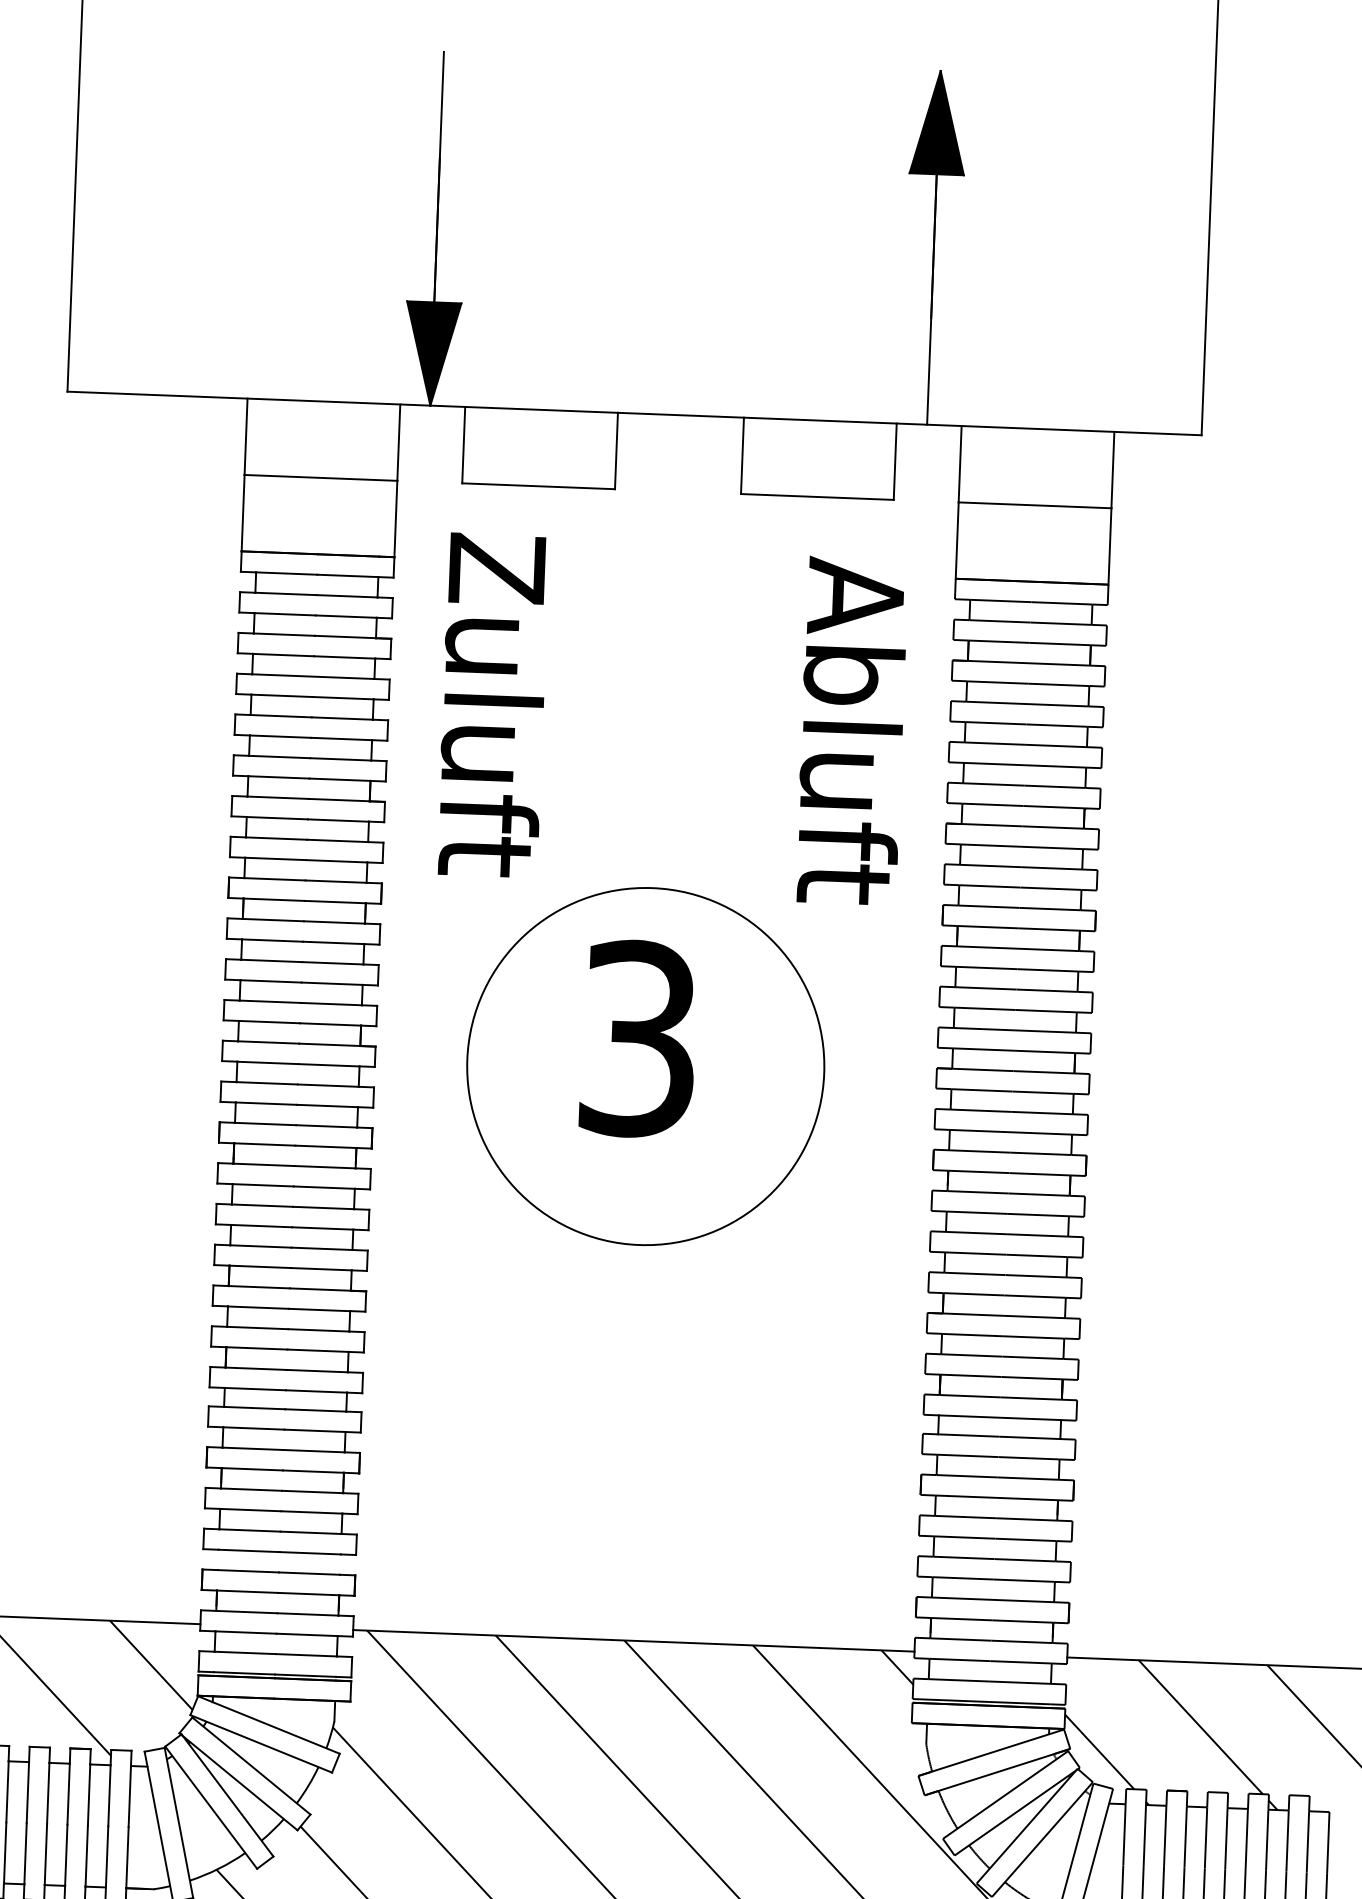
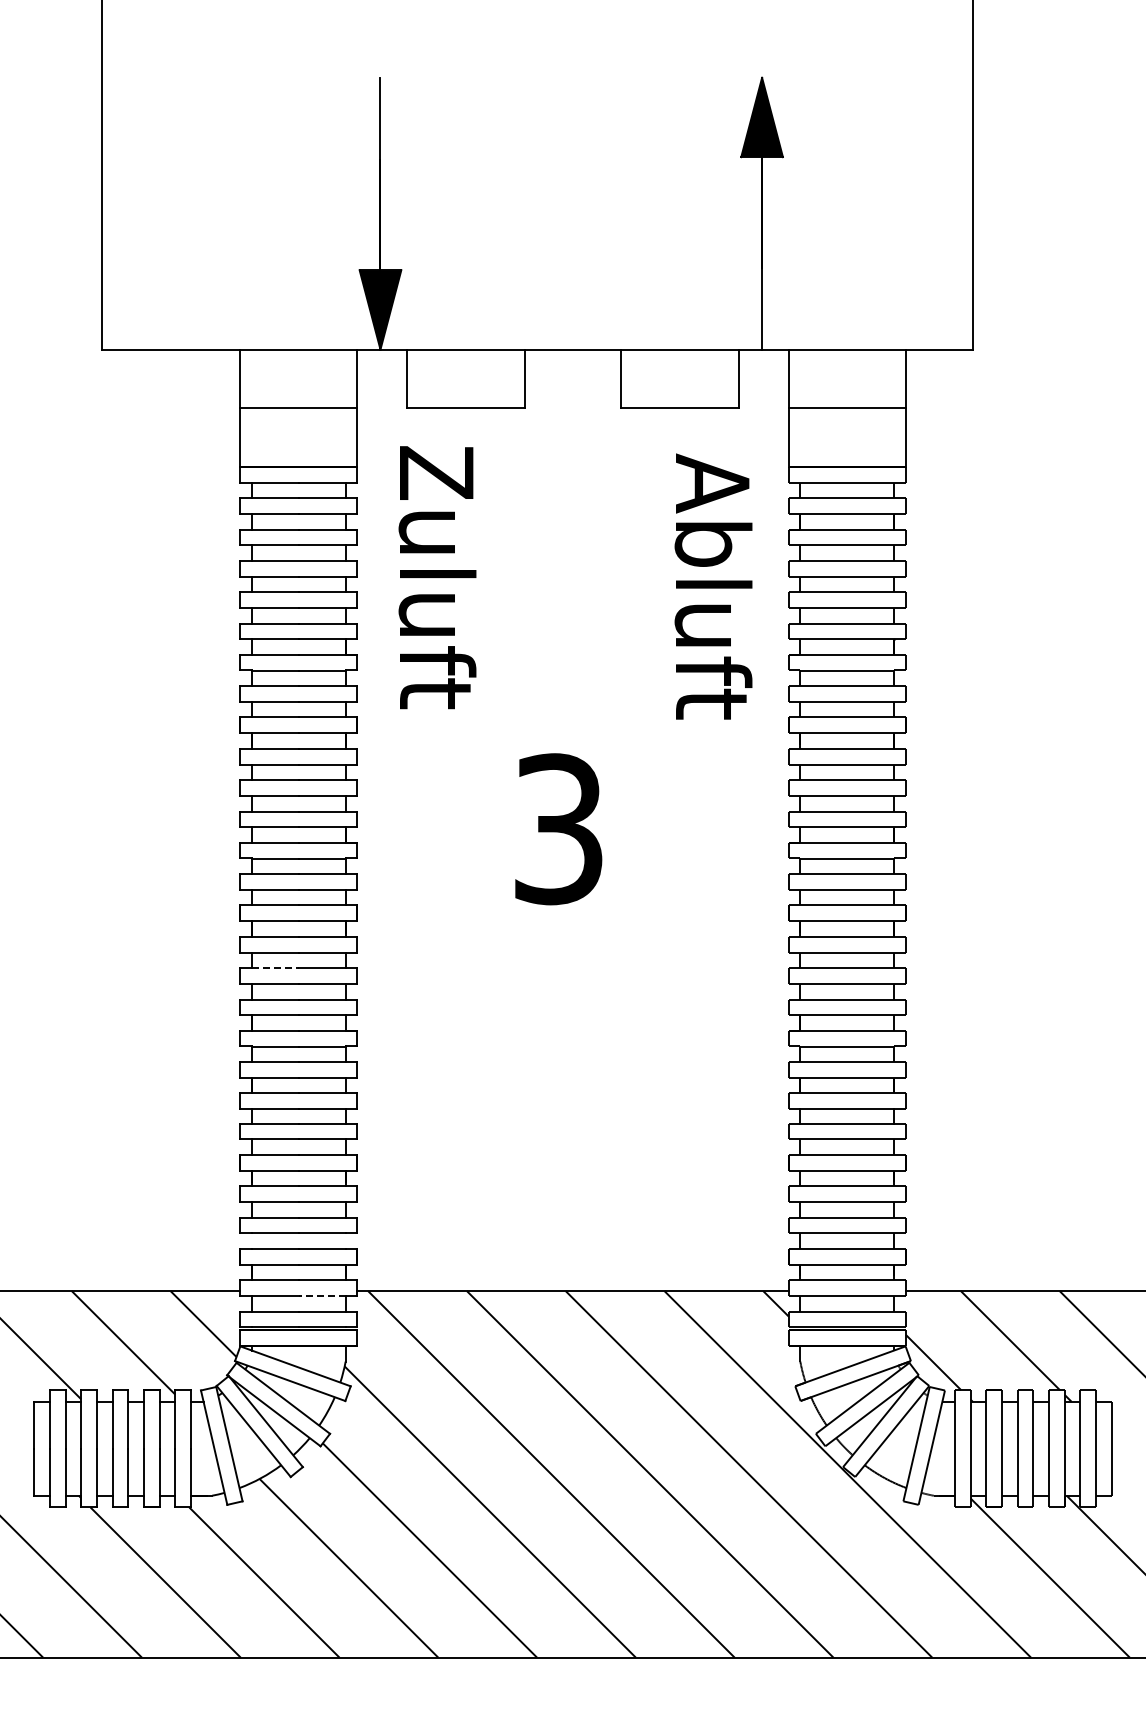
circle: (646, 1066) -> (565, 850), removed
line: (262, 1206) -> (275, 968), solid -> dashed
line: (306, 1635) -> (321, 1296), solid -> dashed

